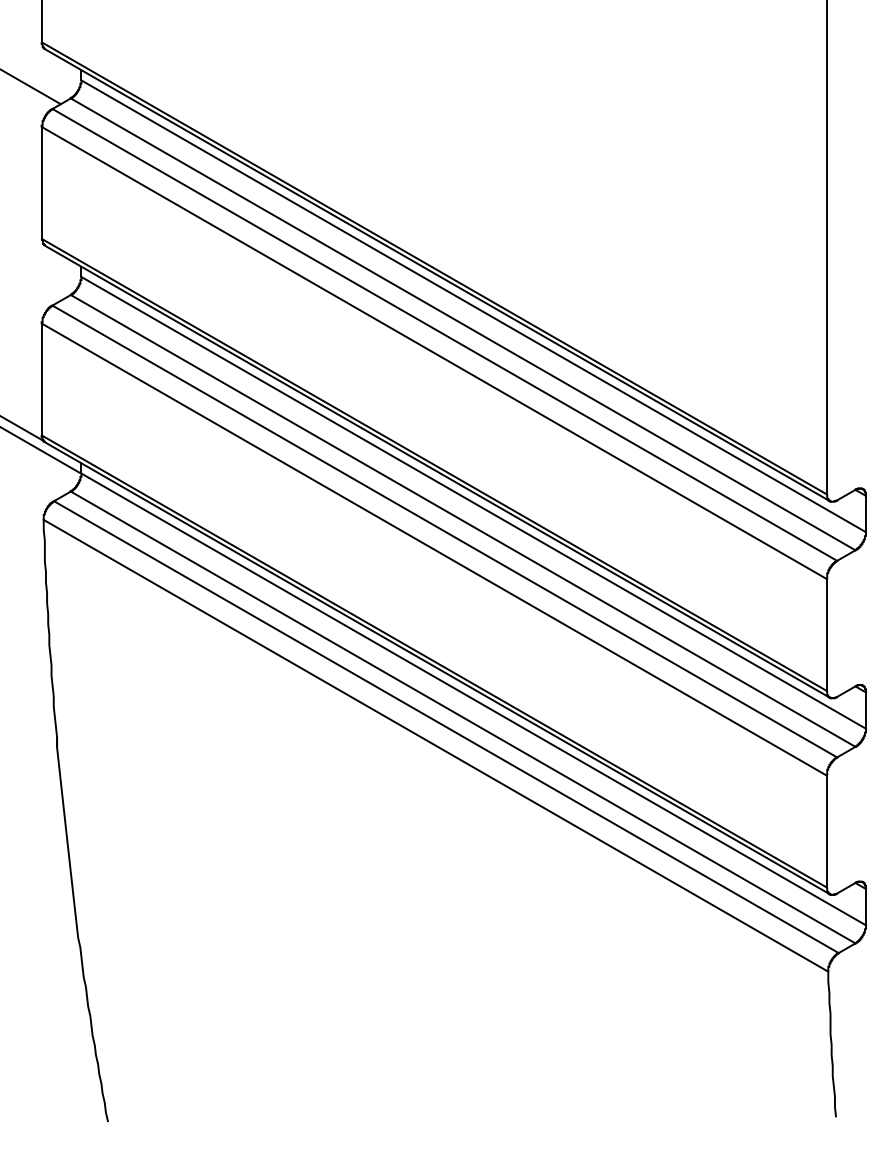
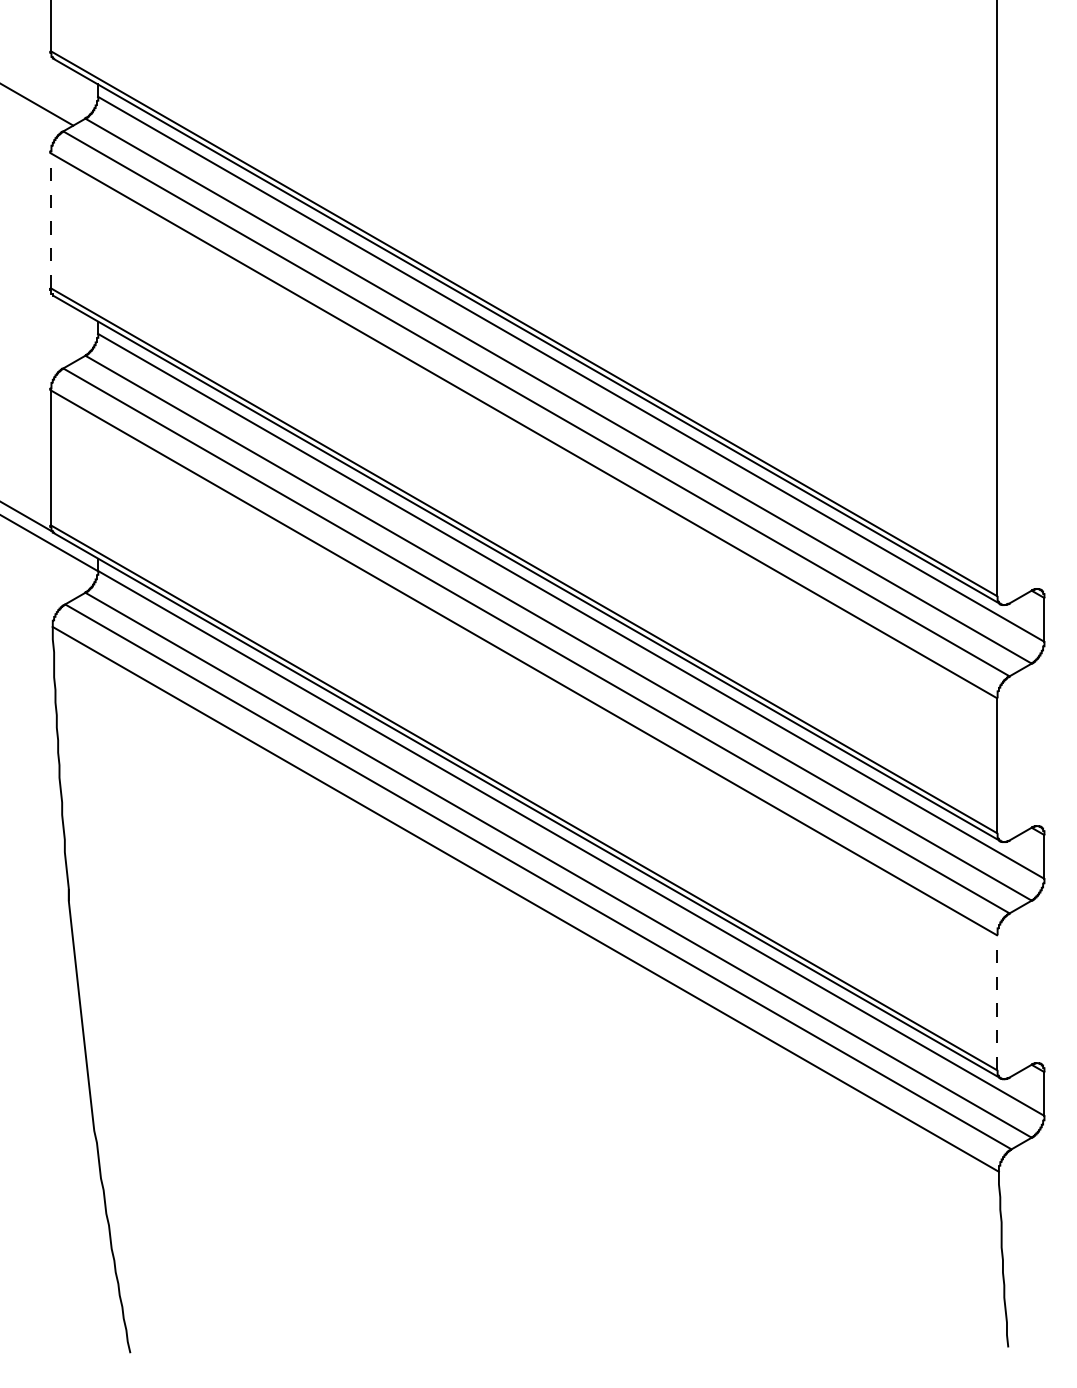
line: (42, 183) -> (51, 221), solid -> dashed
line: (826, 831) -> (996, 1002), solid -> dashed

